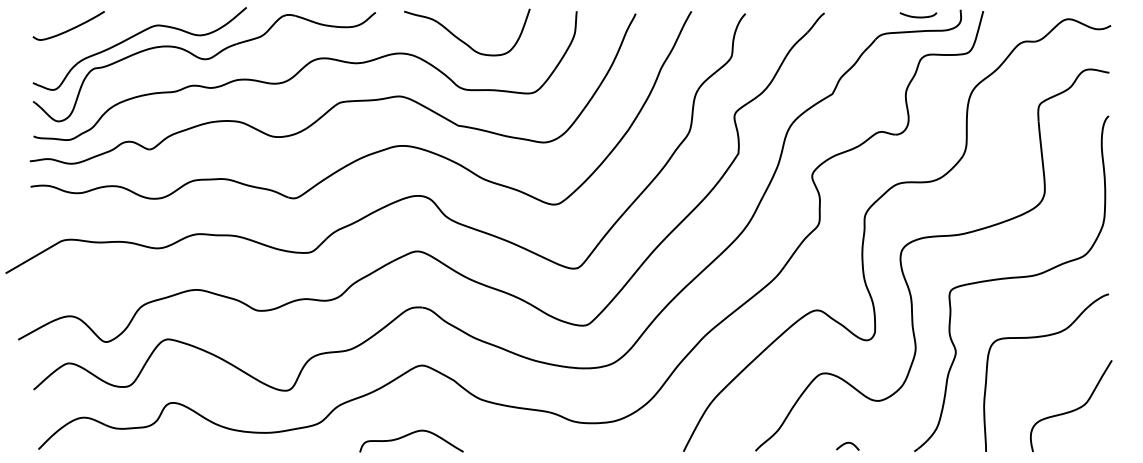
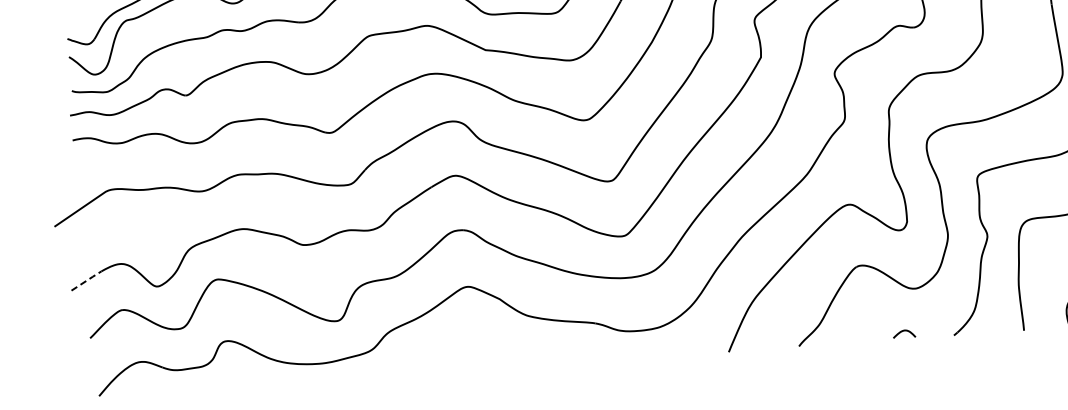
line: (35, 330) -> (87, 280), solid -> dashed
curve: (409, 435) -> (460, 355), removed
curve: (846, 444) -> (902, 332), moved

